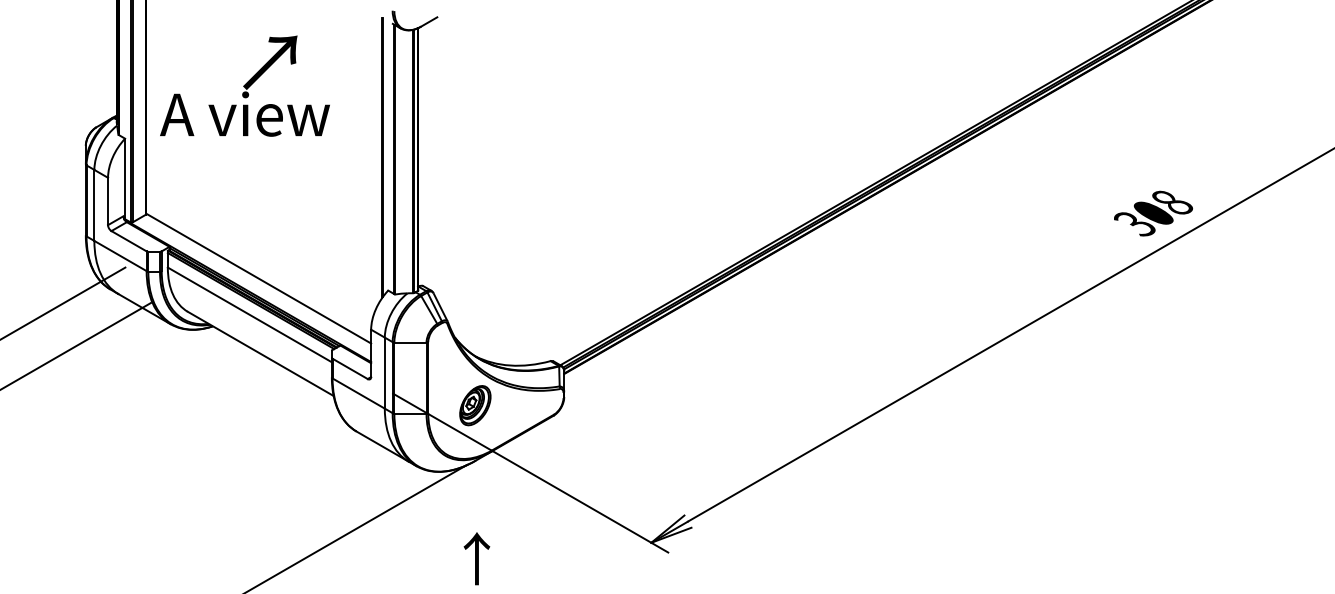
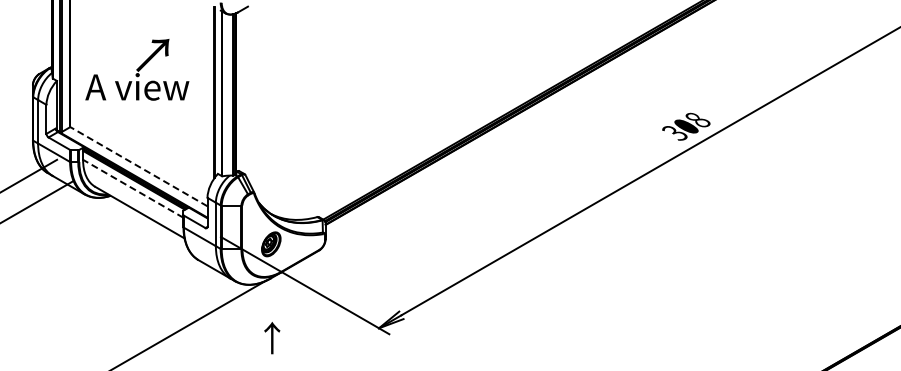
text: (245, 85) -> (137, 69), moved
line: (258, 278) -> (138, 166), solid -> dashed
line: (250, 314) -> (133, 188), solid -> dashed

